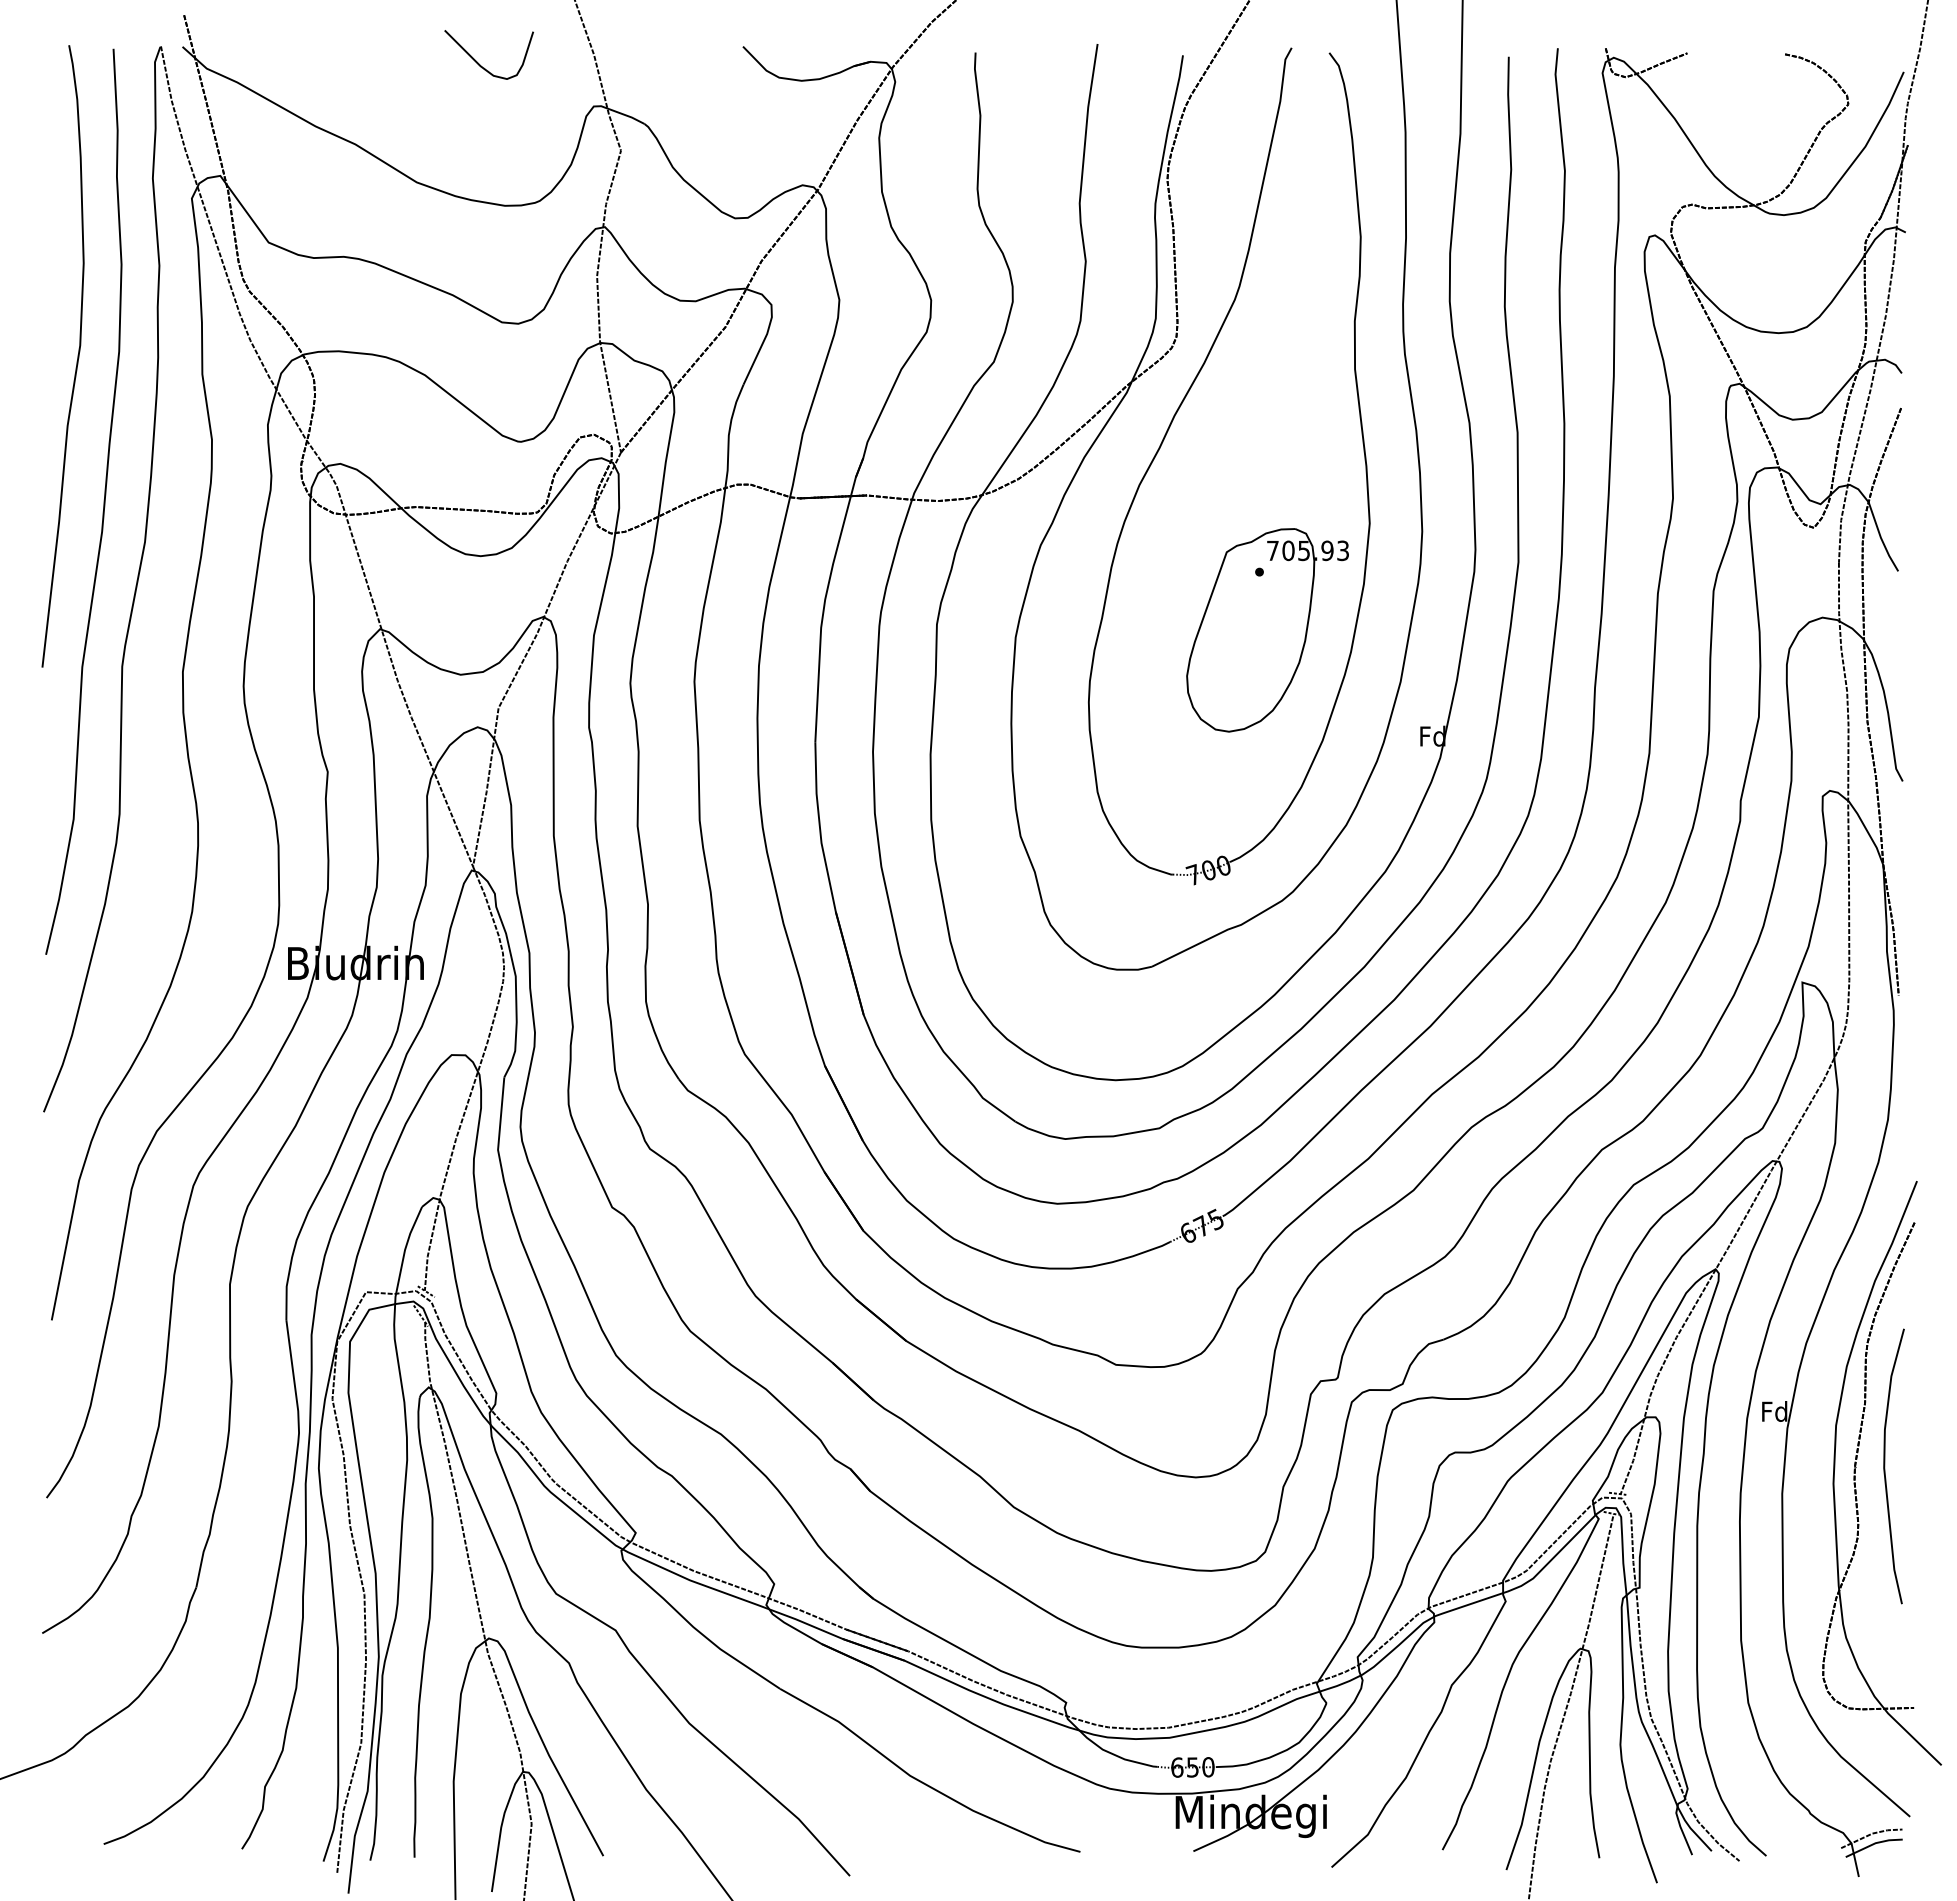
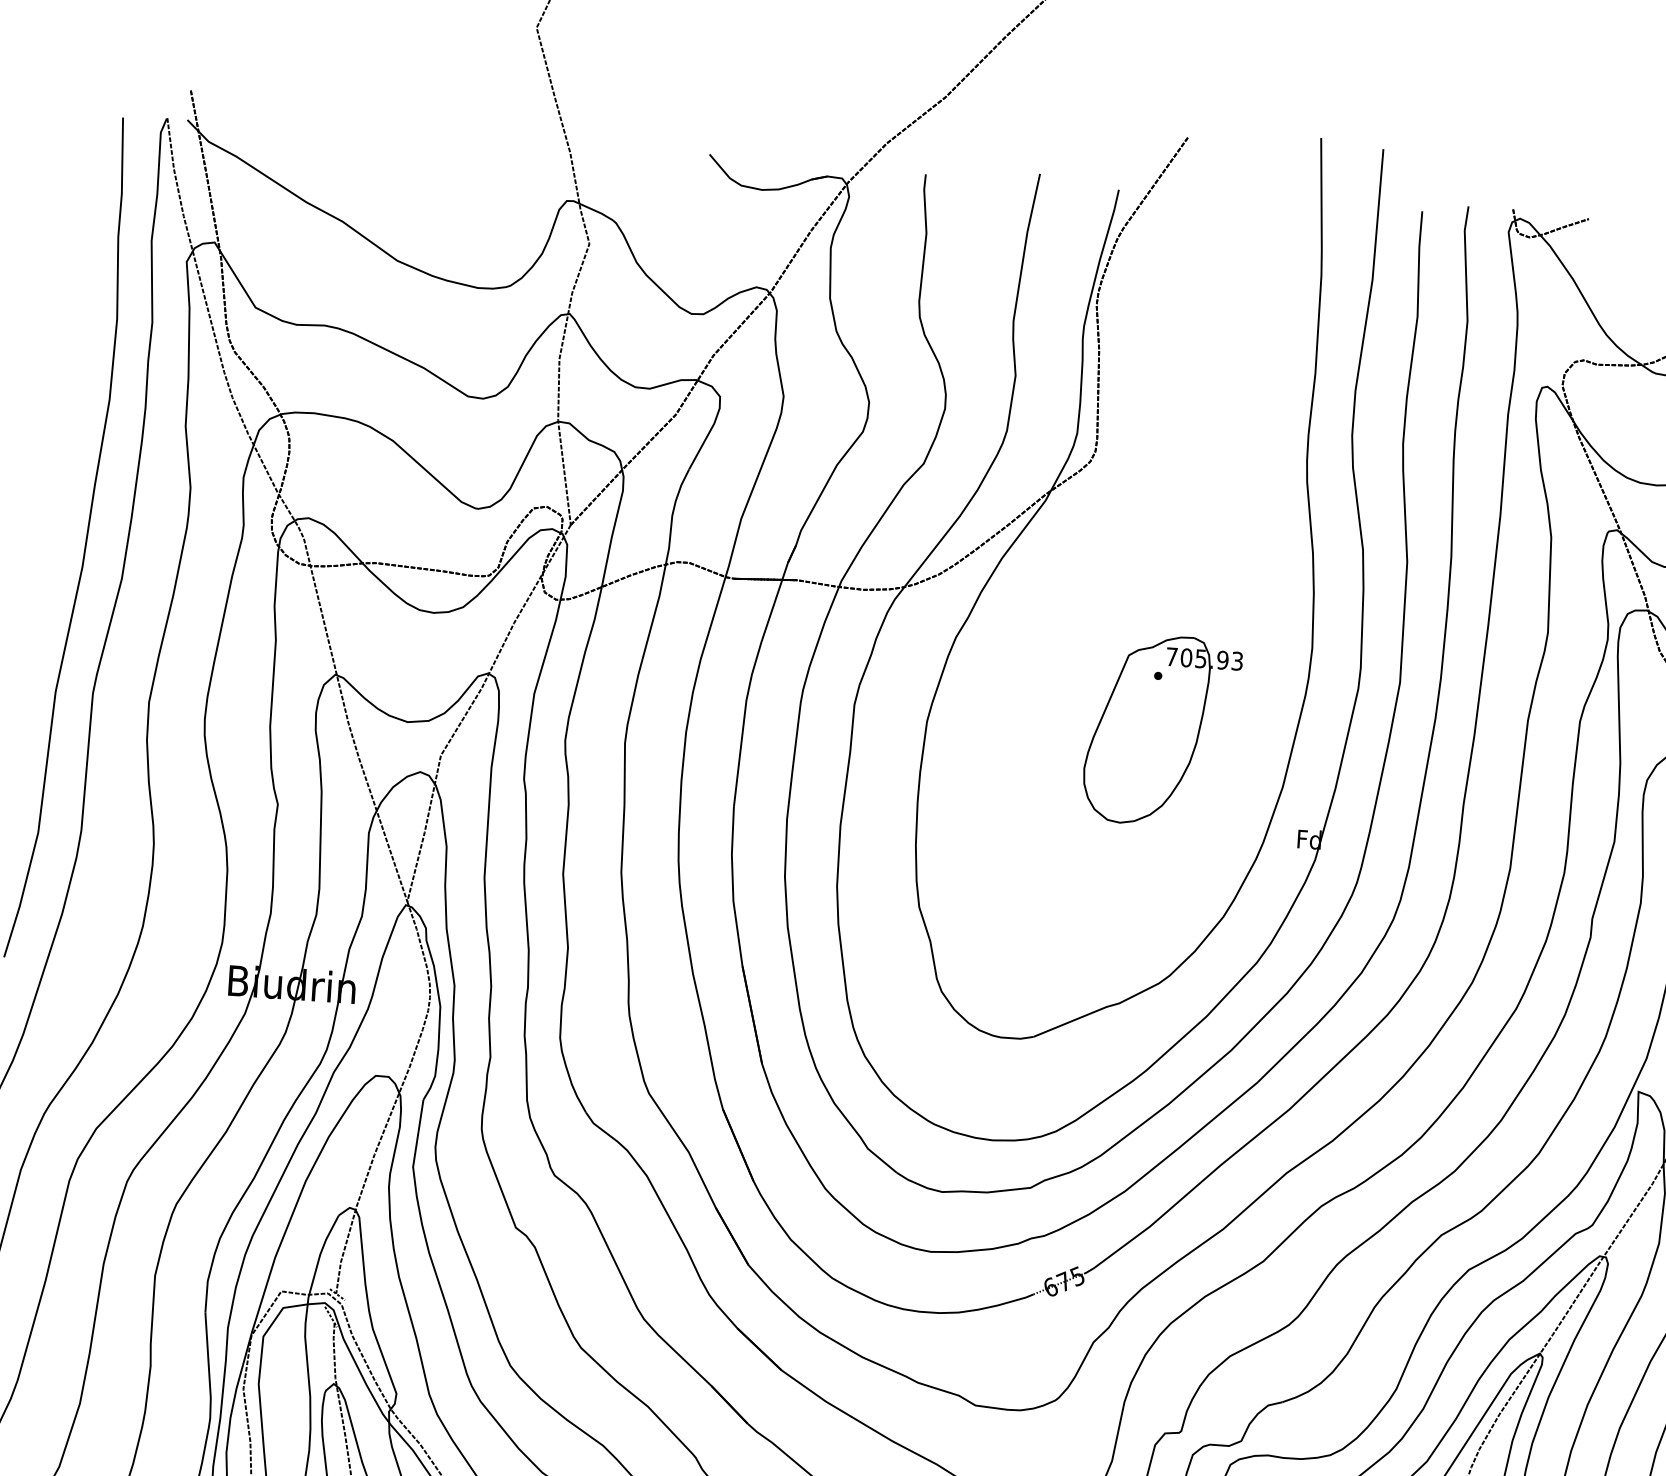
curve: (479, 63) -> (463, 153), removed
curve: (76, 361) -> (69, 406), removed
part: (1164, 440) -> (1077, 547), removed

